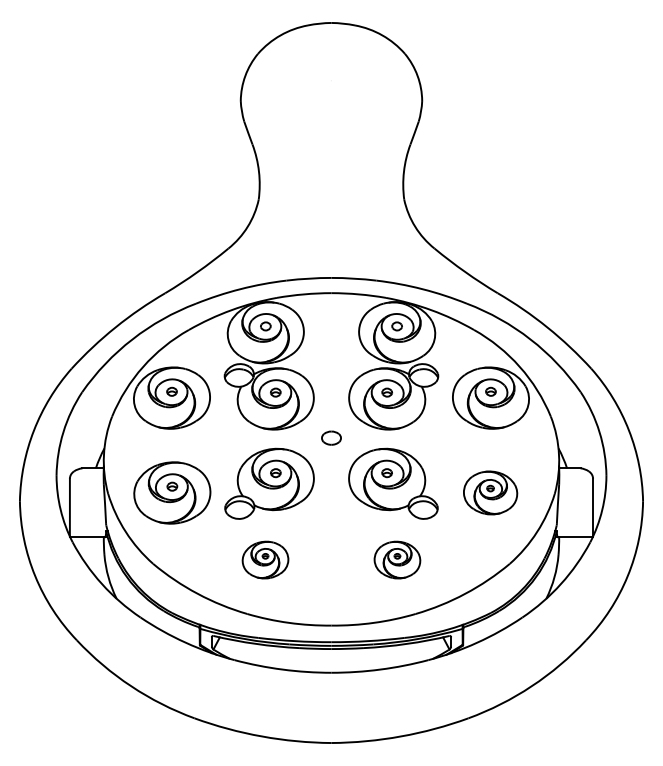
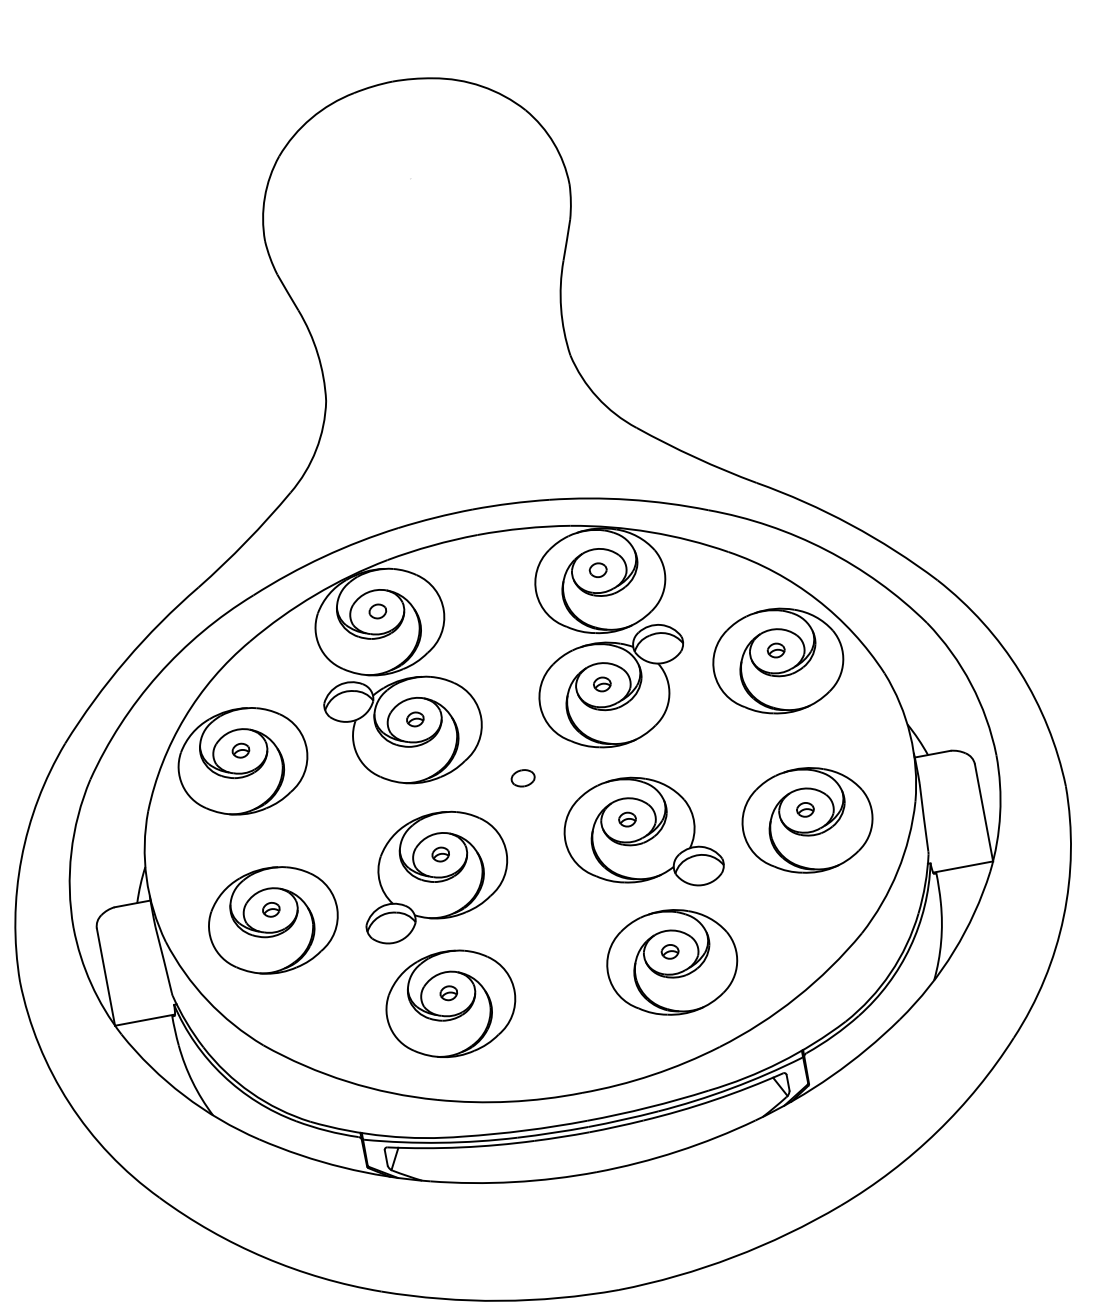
part: (331, 437) -> (522, 777), size x0.71
part: (490, 492) -> (807, 819), size x1.43
part: (265, 559) -> (450, 1002), size x1.67
part: (397, 559) -> (672, 961), size x1.67

